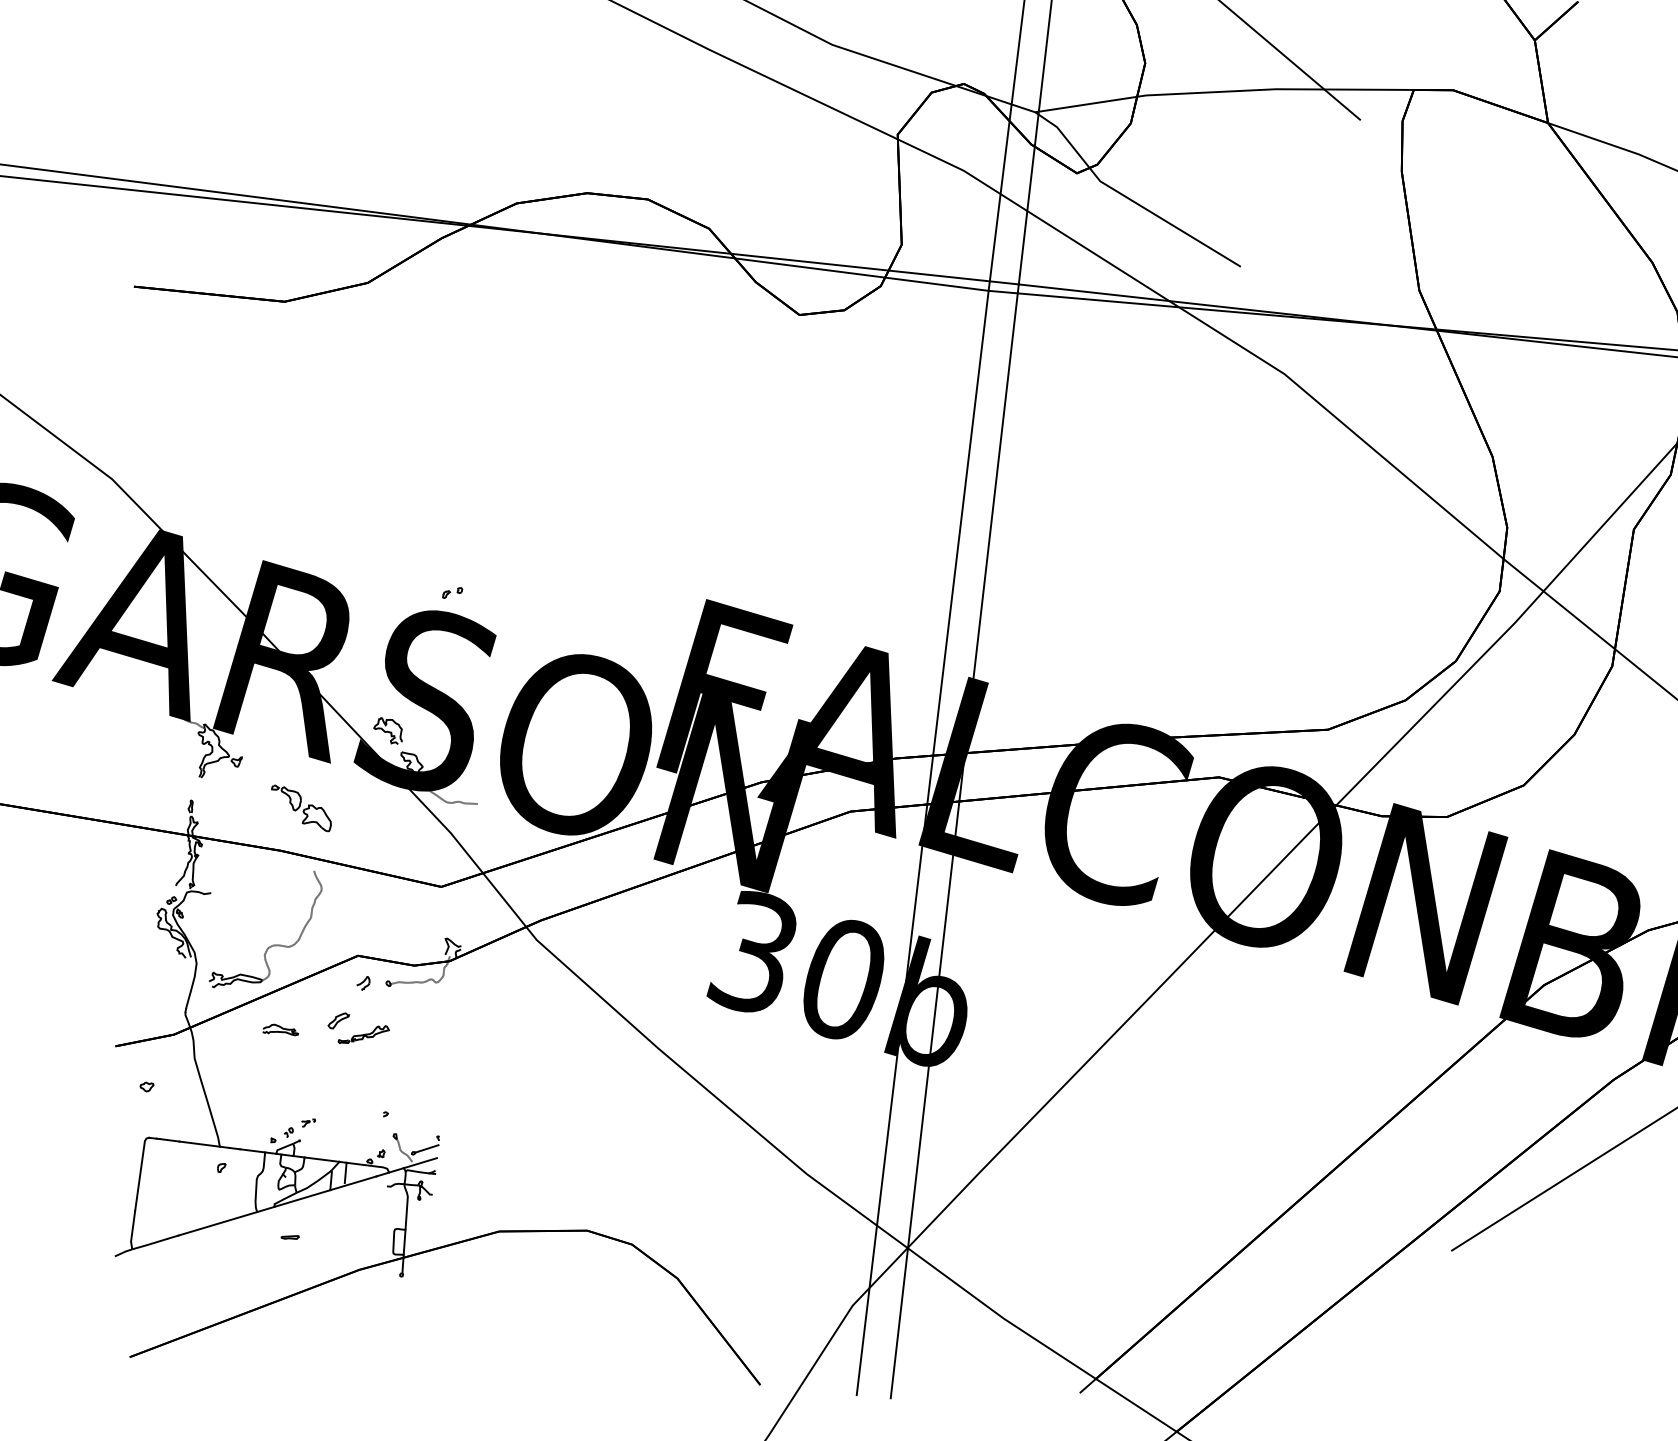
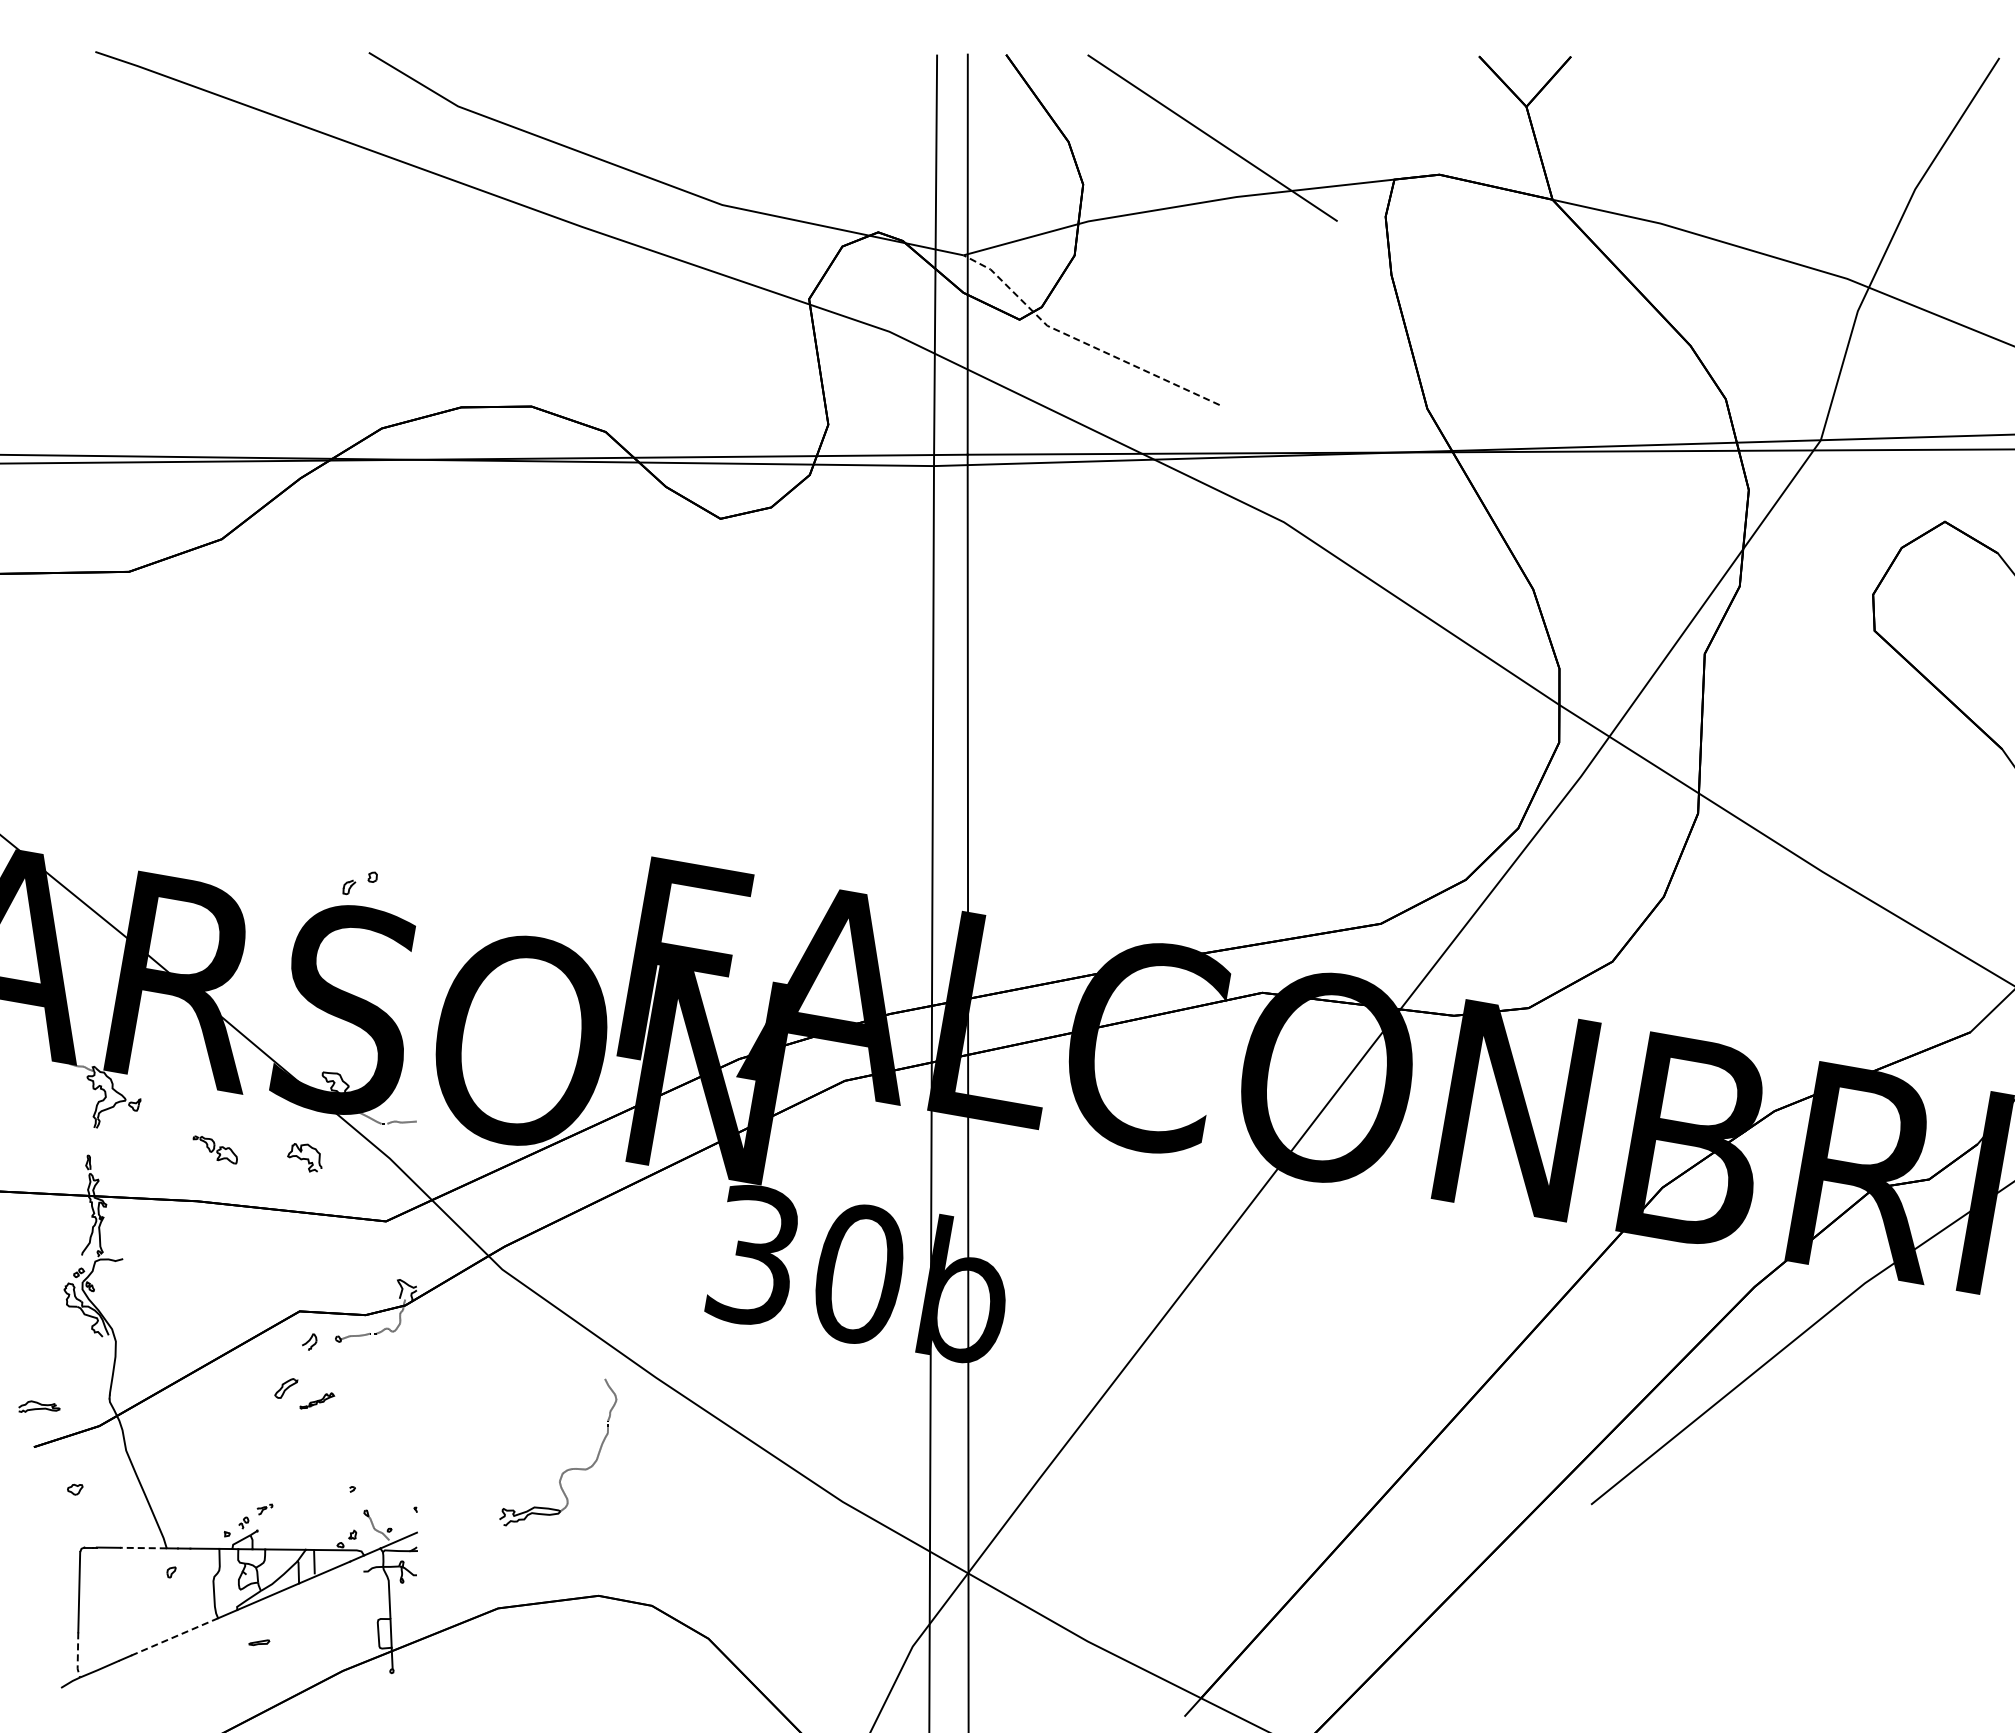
line: (1128, 198) -> (1081, 341), solid -> dashed
part: (452, 592) -> (359, 882), size x1.6
curve: (388, 731) -> (304, 1158), moved
part: (301, 807) -> (215, 1149), size x0.6
part: (271, 945) -> (566, 1469), moved
part: (281, 1029) -> (39, 1406), moved
part: (364, 1034) -> (317, 1400), size x0.6
line: (198, 1144) -> (142, 1548), solid -> dashed
line: (427, 1148) -> (404, 1523), removed
line: (218, 1223) -> (175, 1636), solid -> dashed
line: (132, 1230) -> (77, 1656), solid -> dashed

